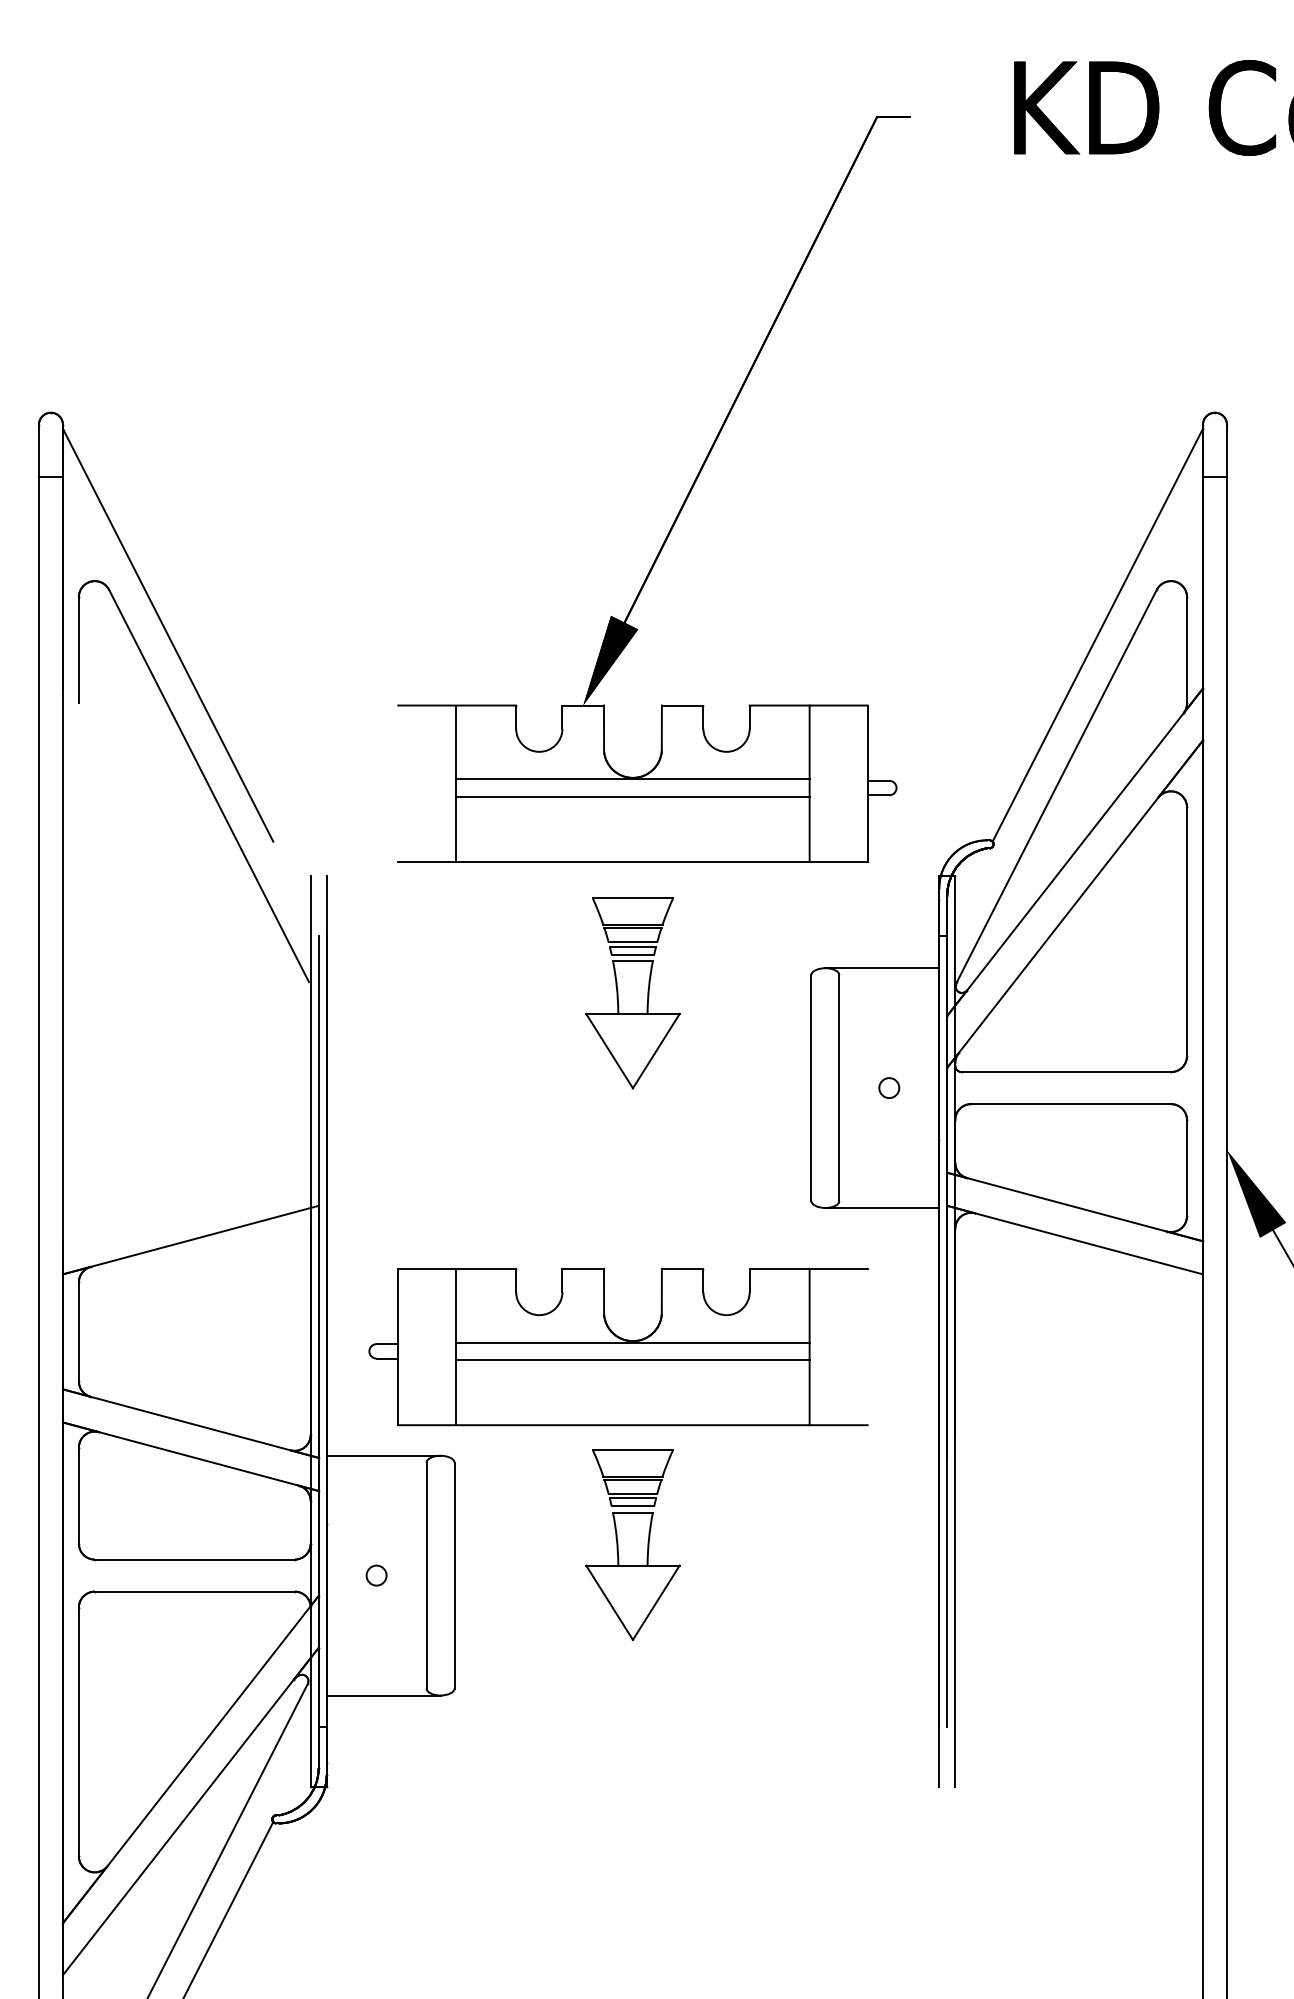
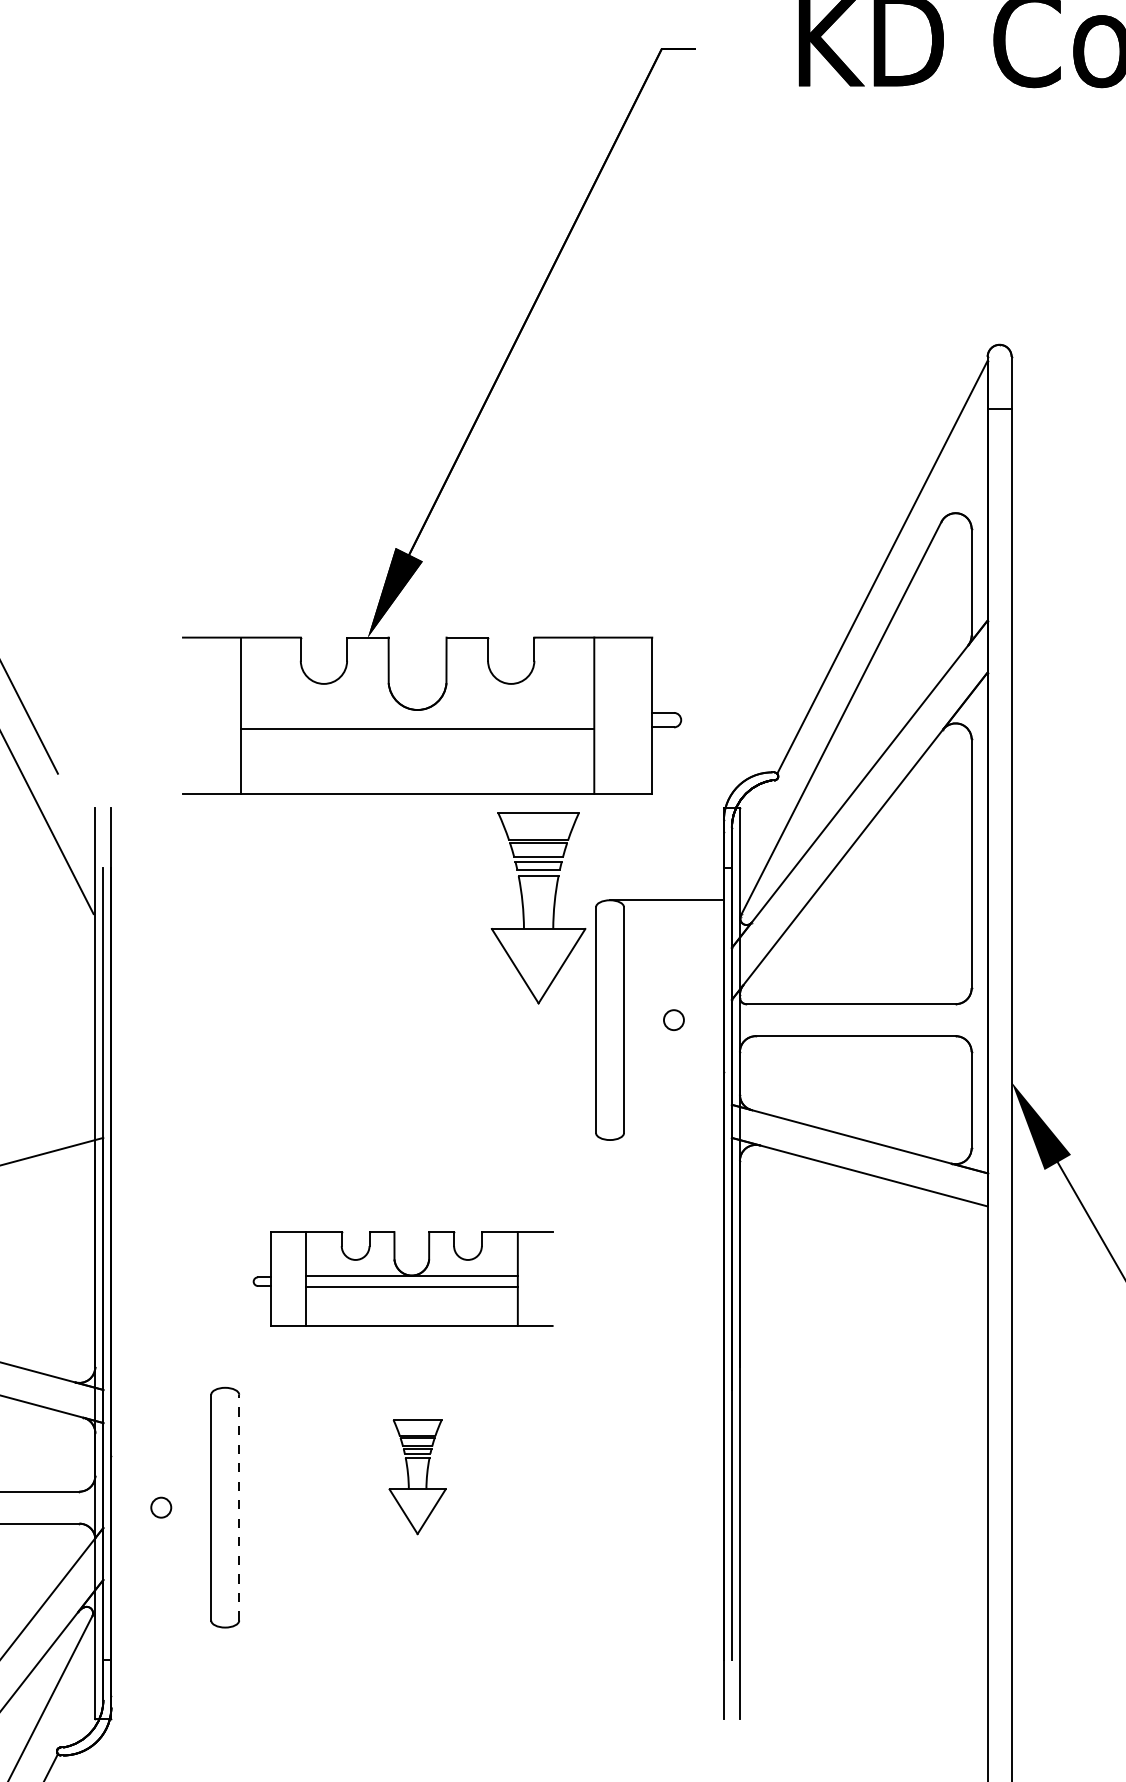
line: (632, 779) -> (417, 711), removed
part: (632, 993) -> (538, 908), moved
line: (882, 1207) -> (667, 1139), removed
part: (618, 1346) -> (403, 1278), size x0.6
line: (383, 1455) -> (168, 1387), removed
part: (632, 1544) -> (417, 1476), size x0.6
line: (454, 1575) -> (239, 1507), solid -> dashed
line: (383, 1695) -> (168, 1627), removed

